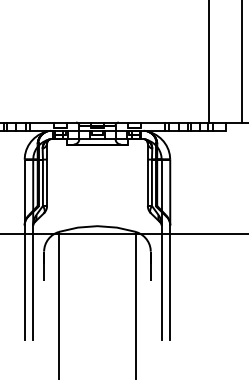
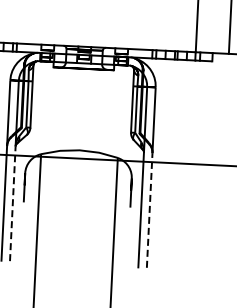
line: (33, 282) -> (13, 203), solid -> dashed
line: (170, 282) -> (149, 210), solid -> dashed

